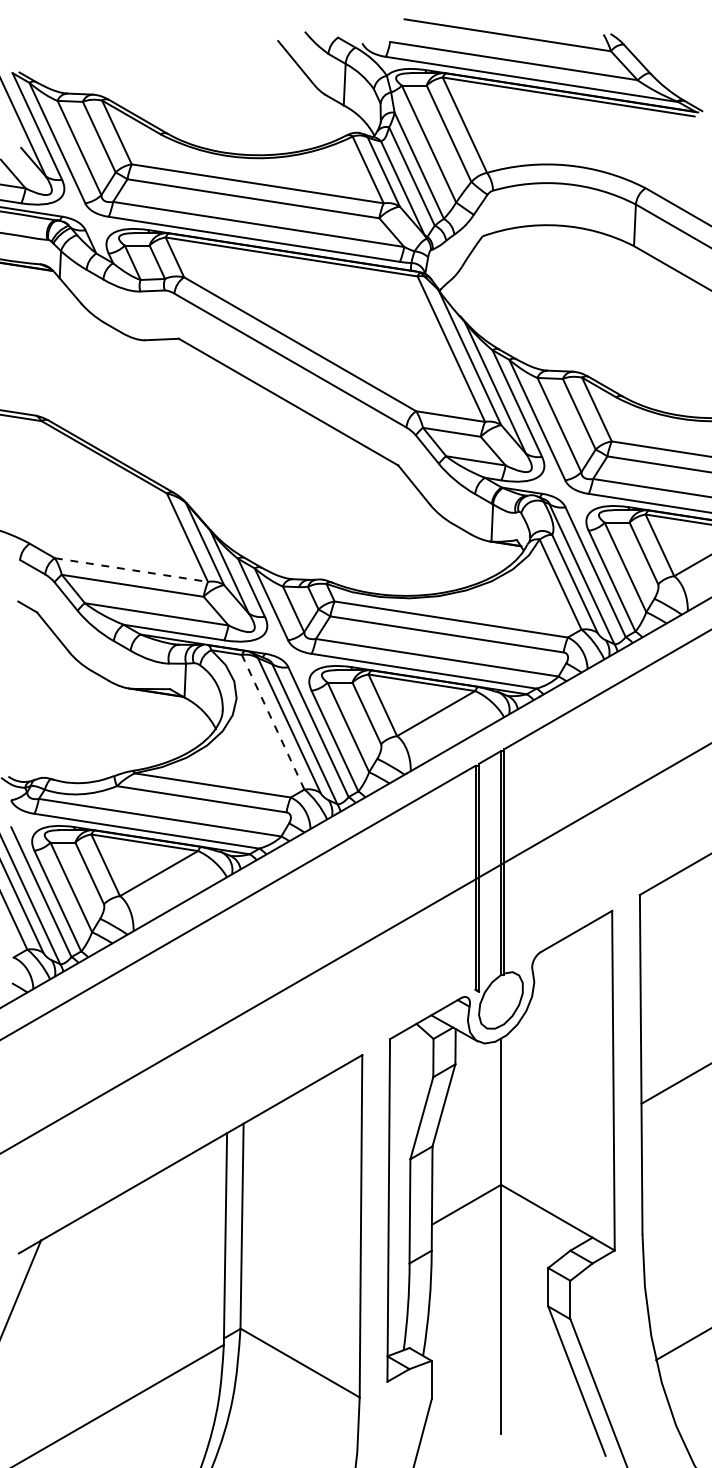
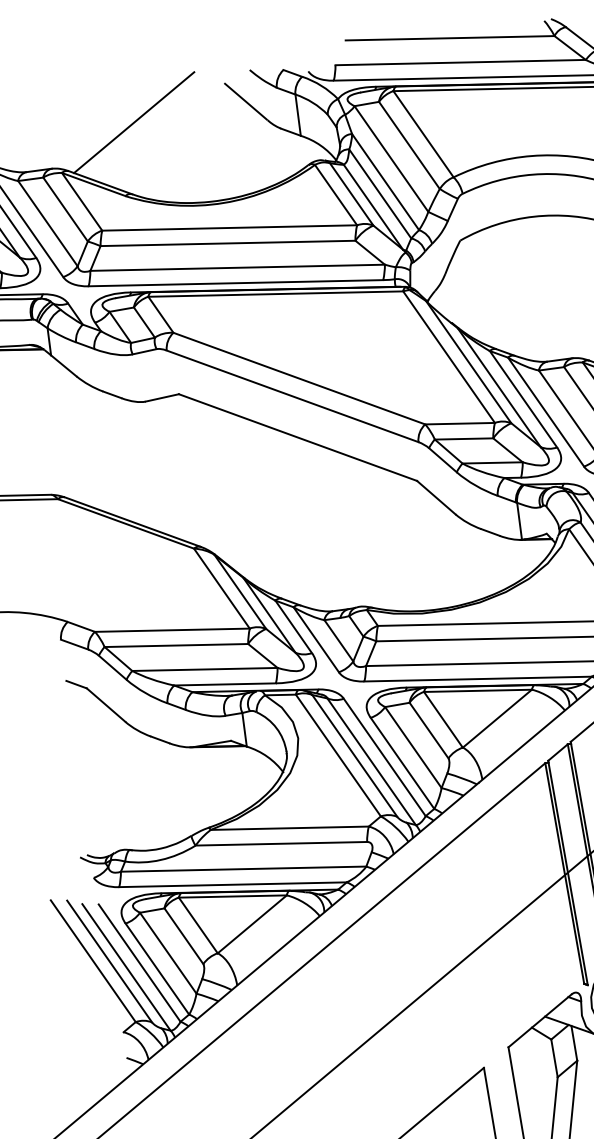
line: (181, 63) -> (133, 122), added
line: (131, 570) -> (172, 630), dashed -> solid
line: (272, 721) -> (337, 754), dashed -> solid

